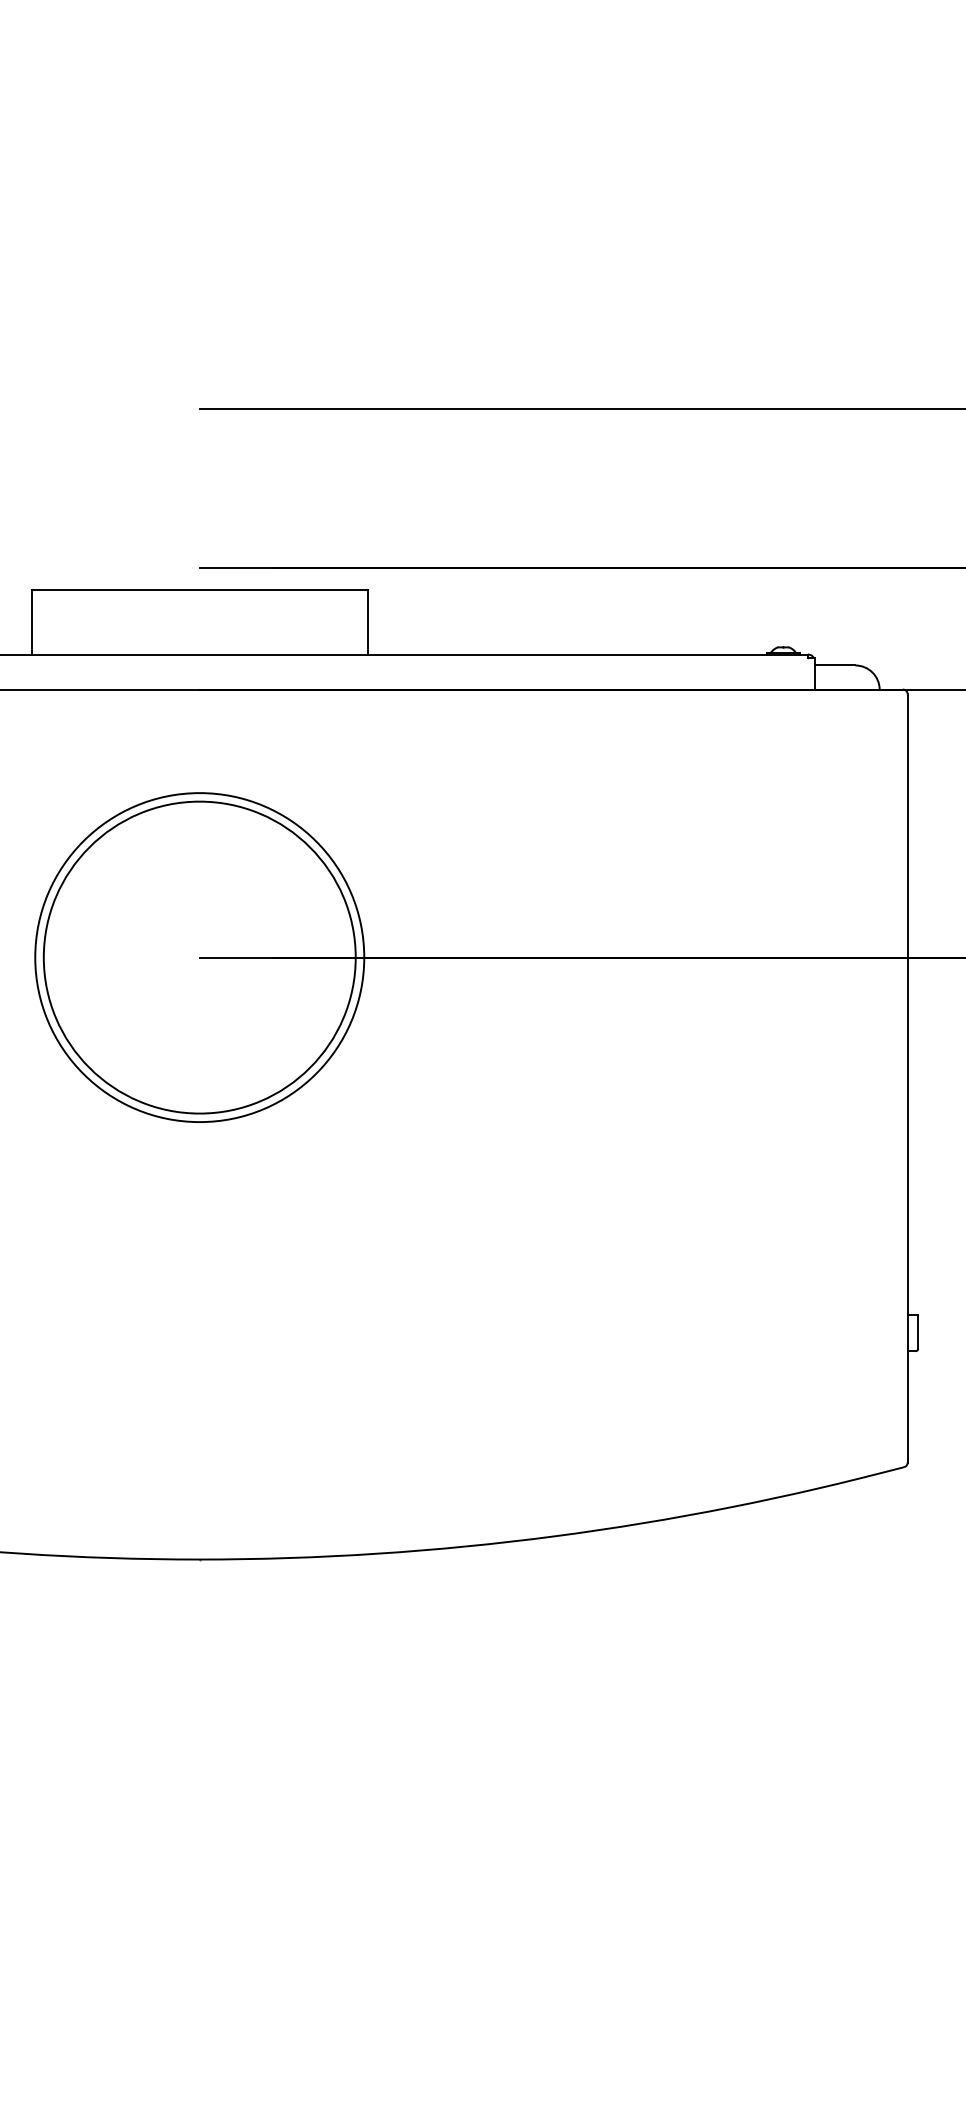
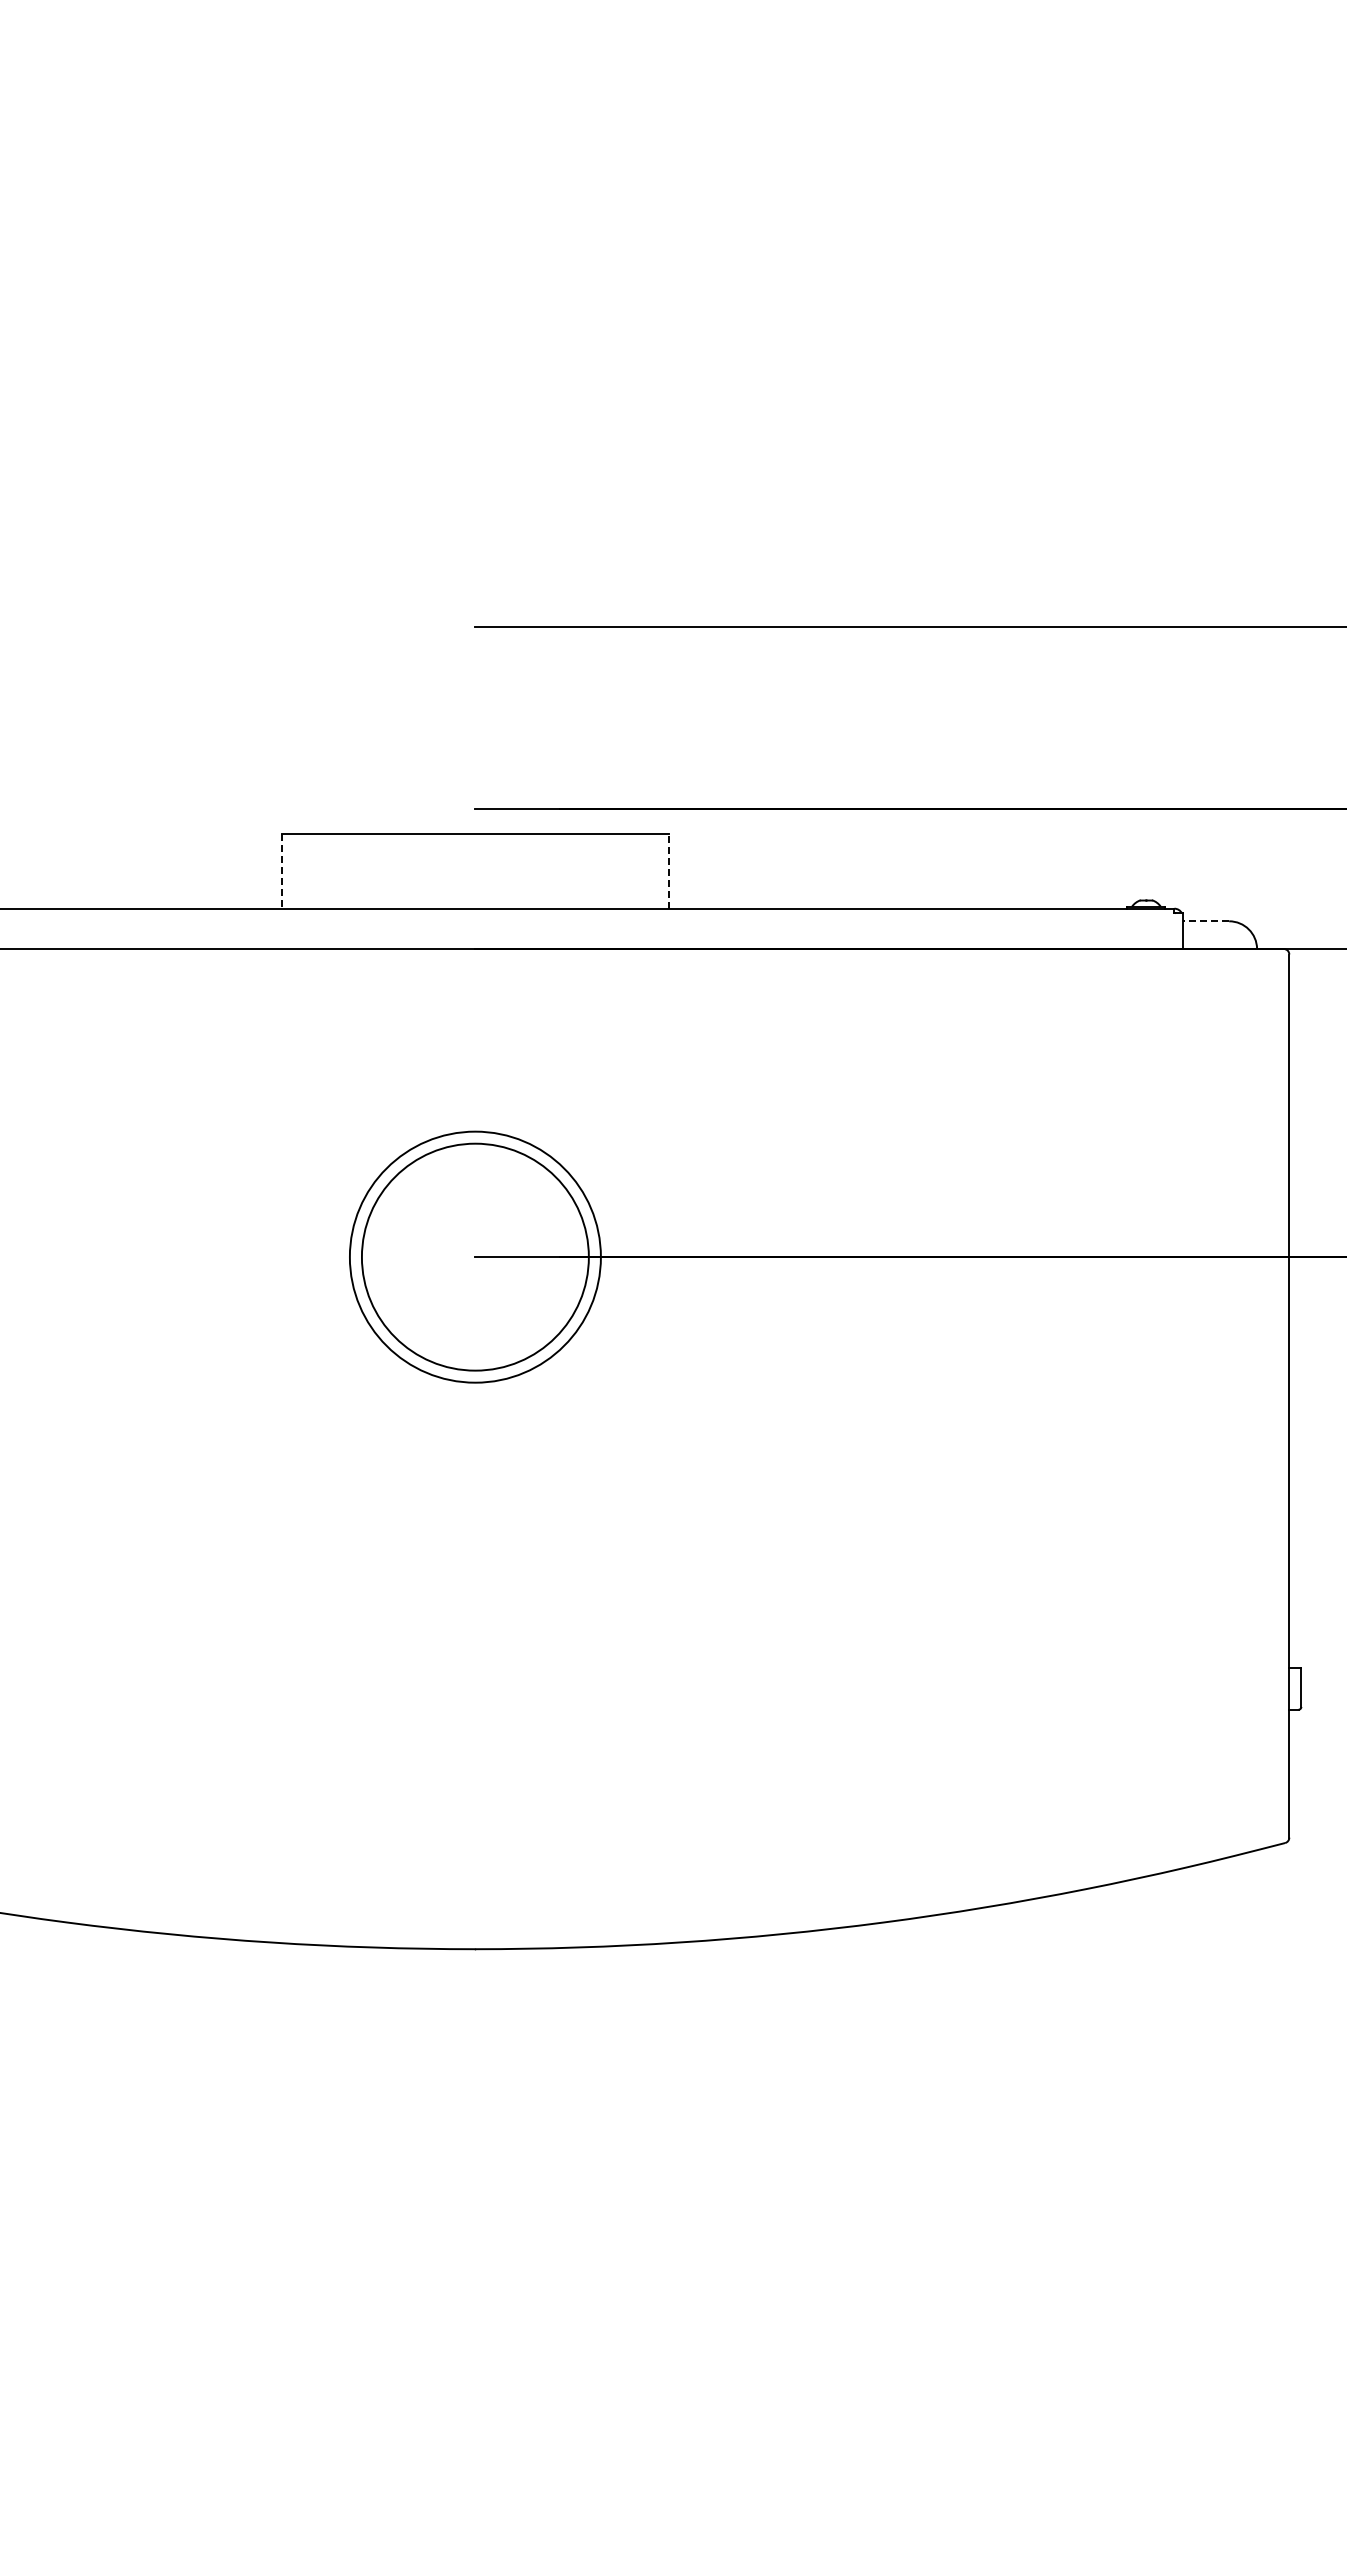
line: (367, 622) -> (668, 871), solid -> dashed
line: (31, 623) -> (282, 872), solid -> dashed
line: (834, 665) -> (1205, 921), solid -> dashed
circle: (199, 957) -> (475, 1256), size x0.7
circle: (199, 957) -> (475, 1257), size x0.6

